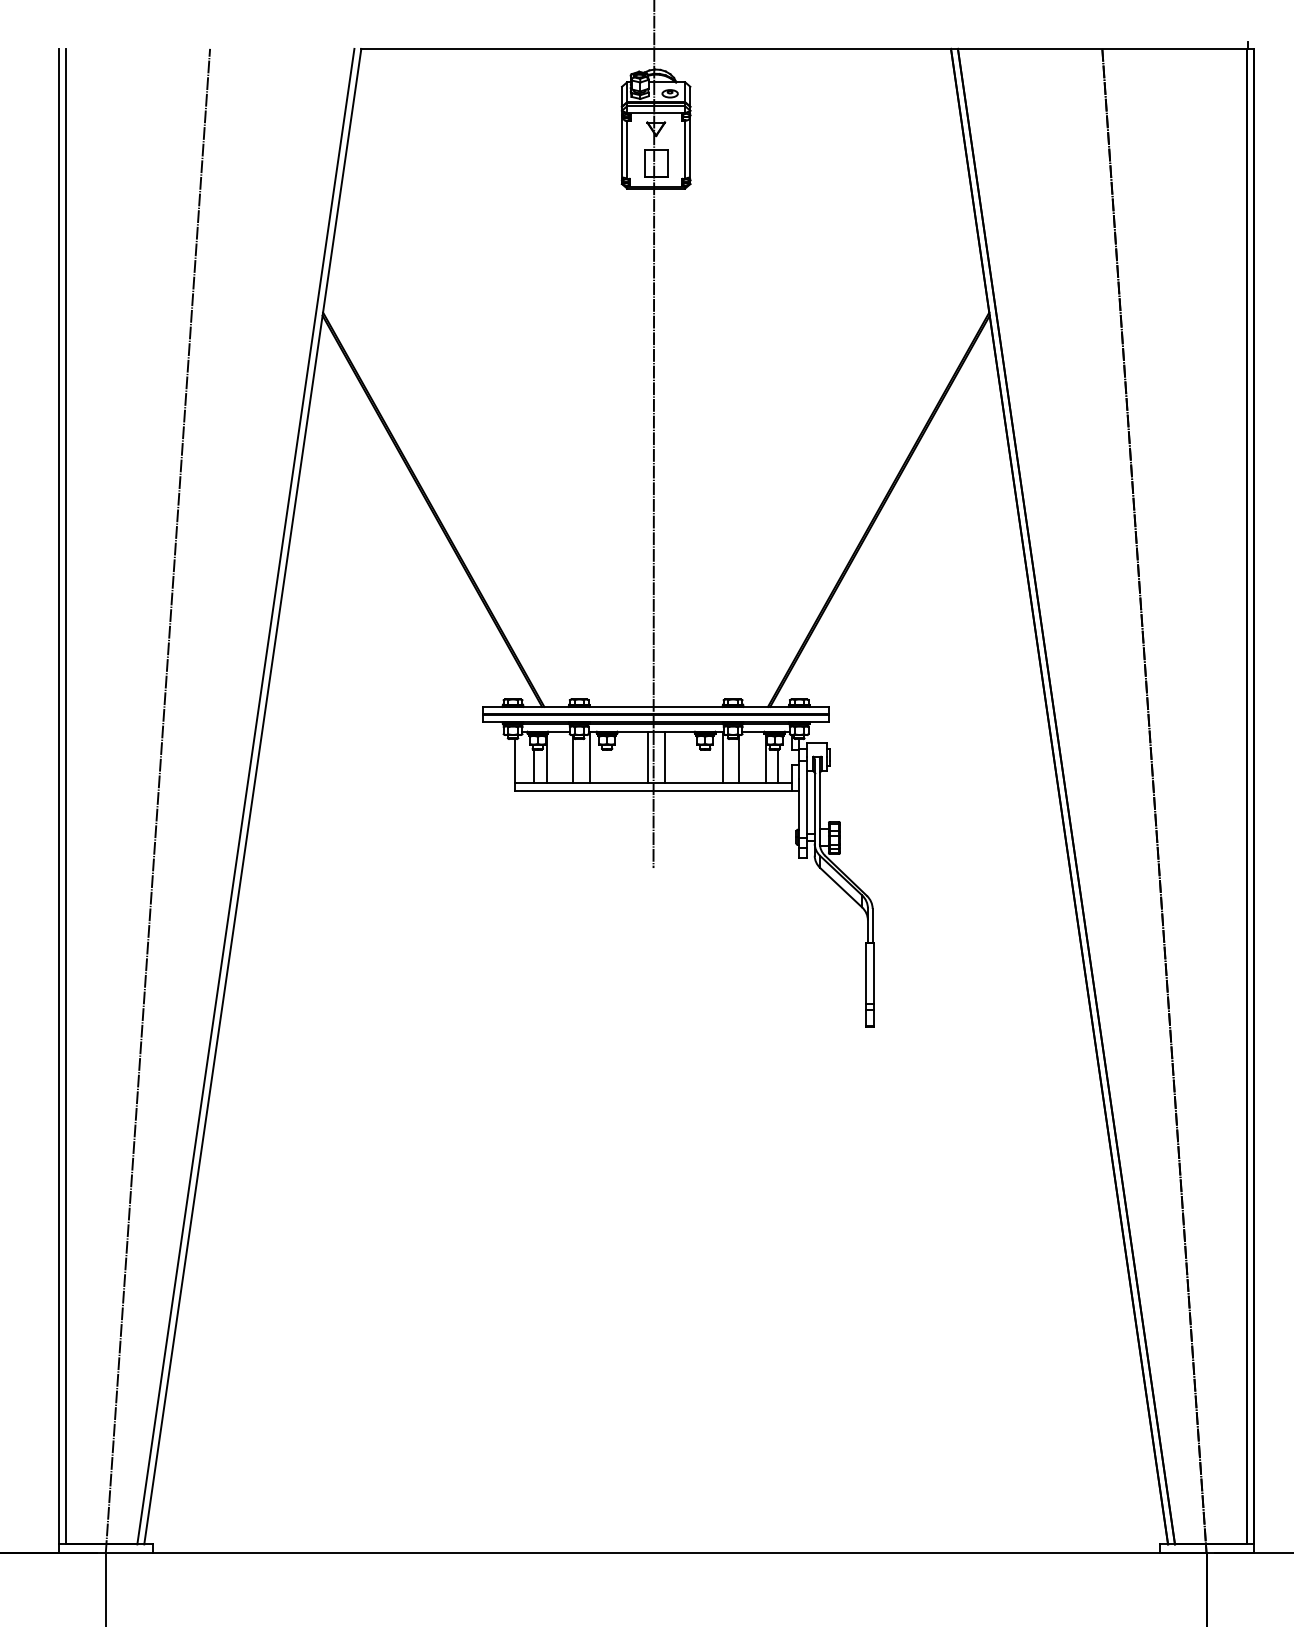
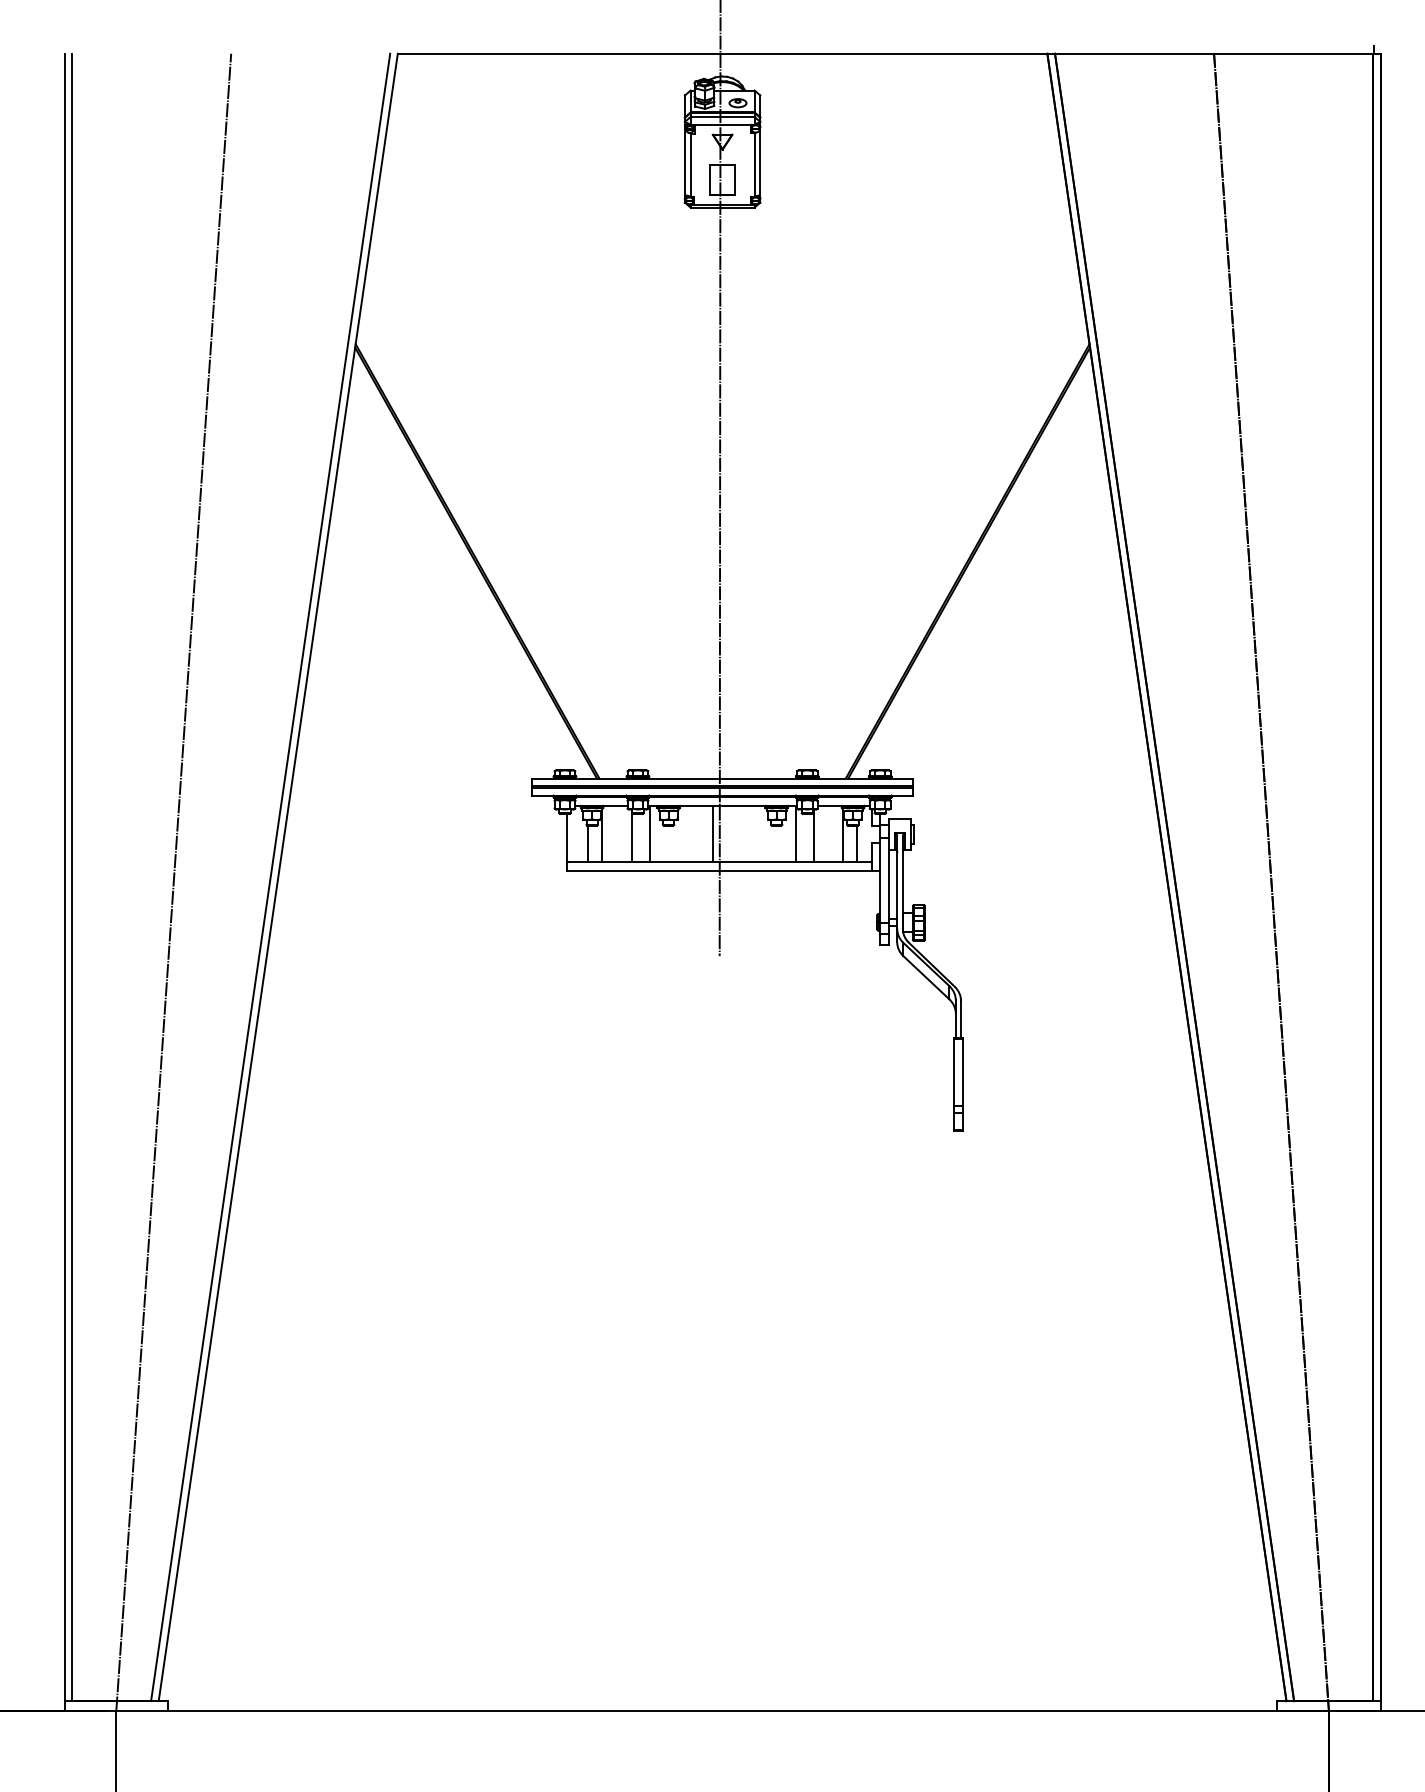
line: (665, 756) -> (732, 833), removed

